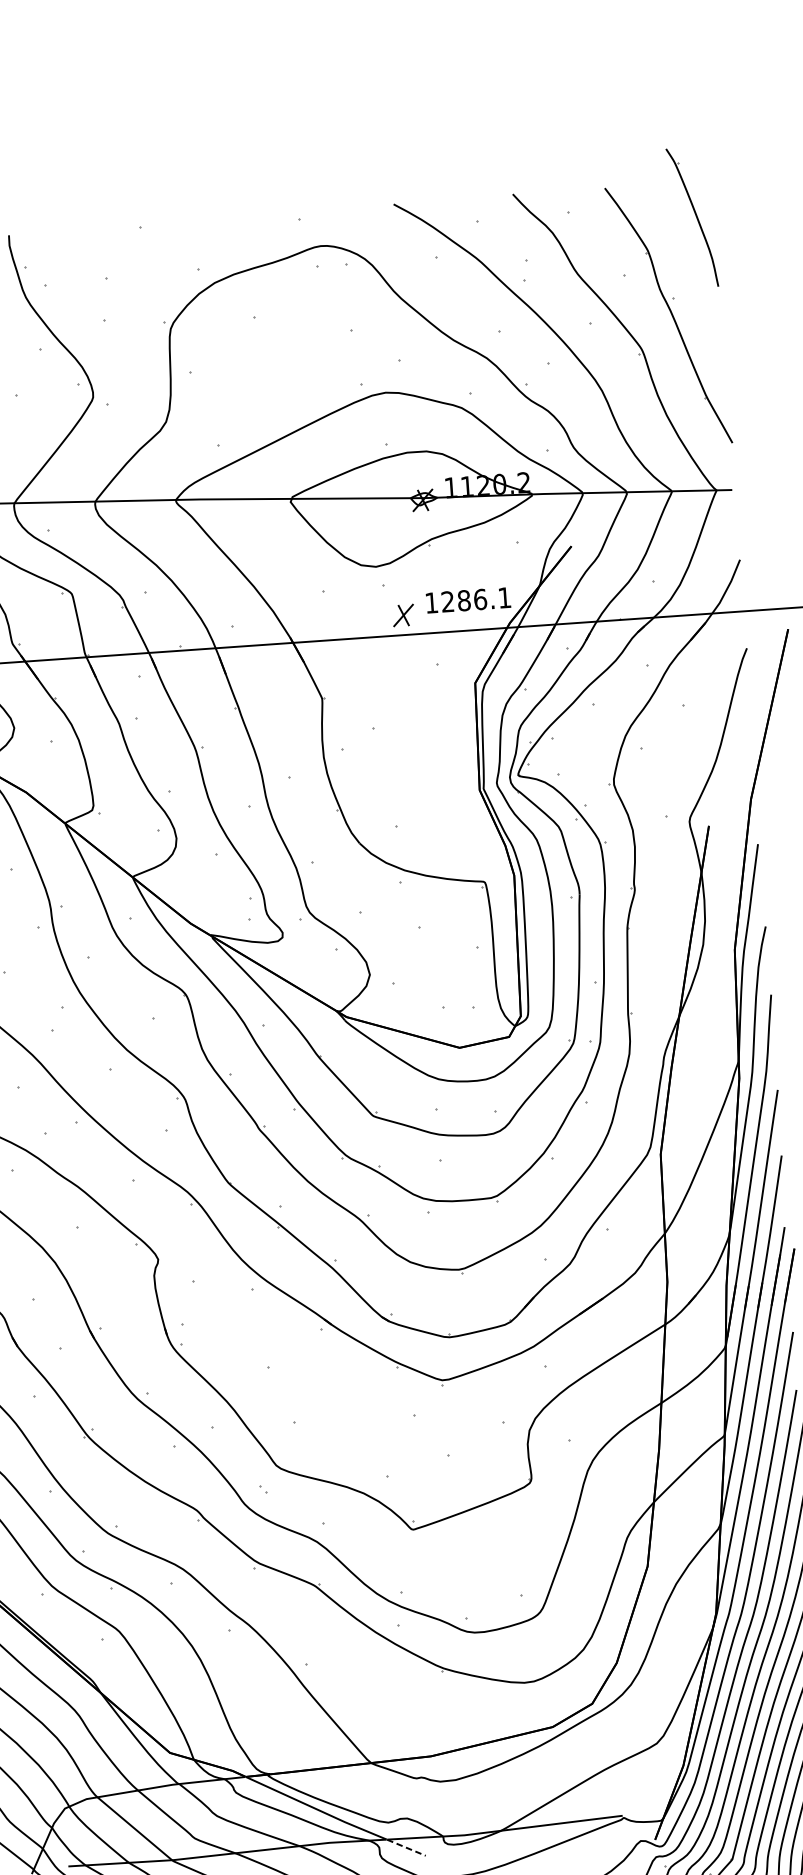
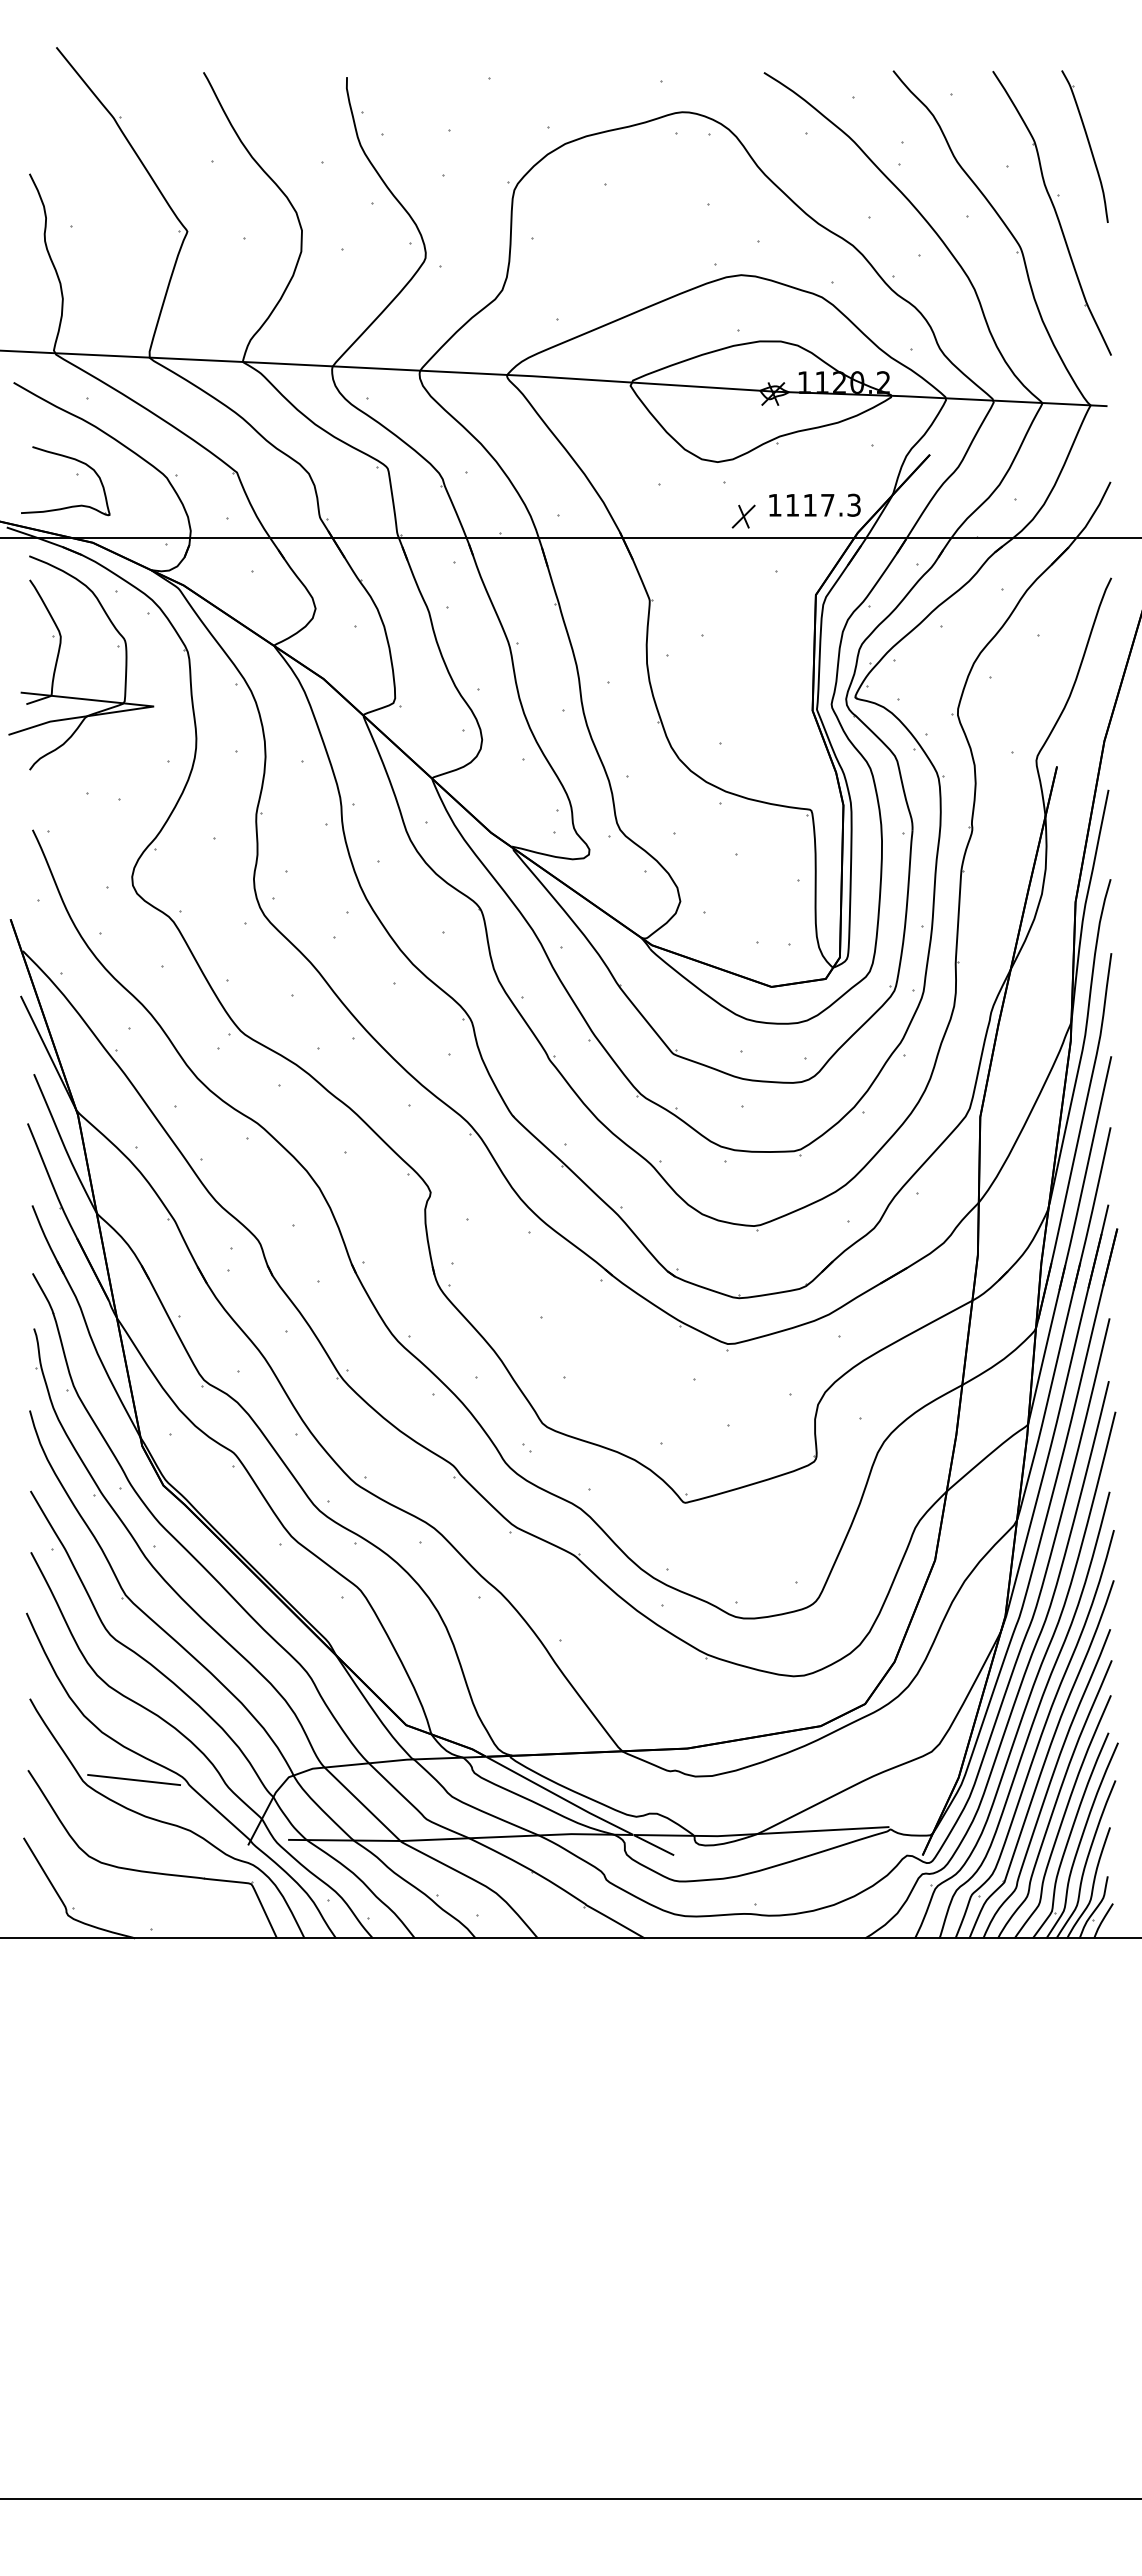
part: (691, 217) -> (1084, 146), moved
text: (475, 599) -> (822, 504), 1286.1 -> 1117.3
line: (406, 1848) -> (653, 1845), dashed -> solid

